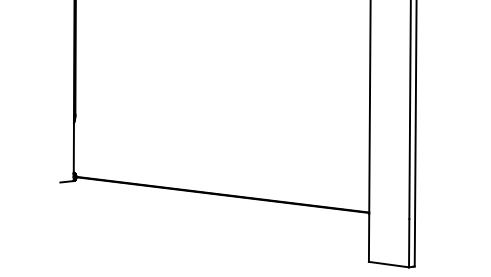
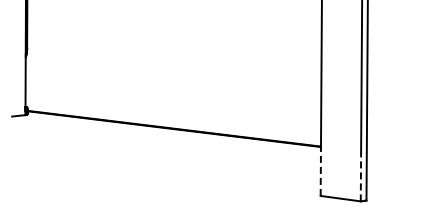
line: (369, 238) -> (321, 172), solid -> dashed
line: (409, 242) -> (361, 176), solid -> dashed

